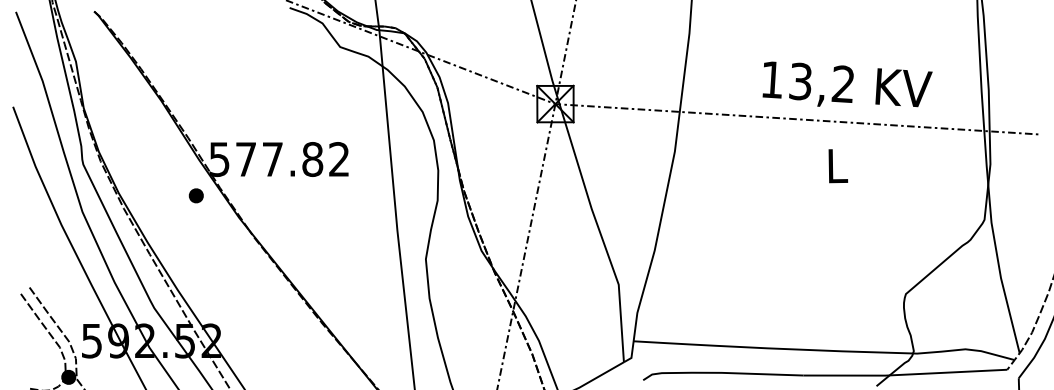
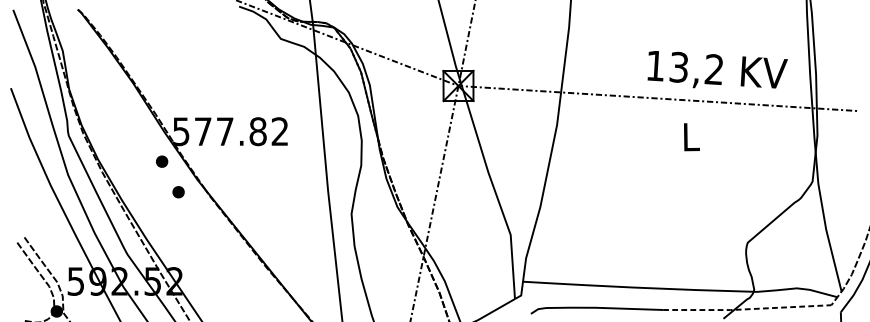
text: (847, 84) -> (717, 69), moved
part: (215, 232) -> (177, 191), added
line: (905, 374) -> (747, 309), solid -> dashed

